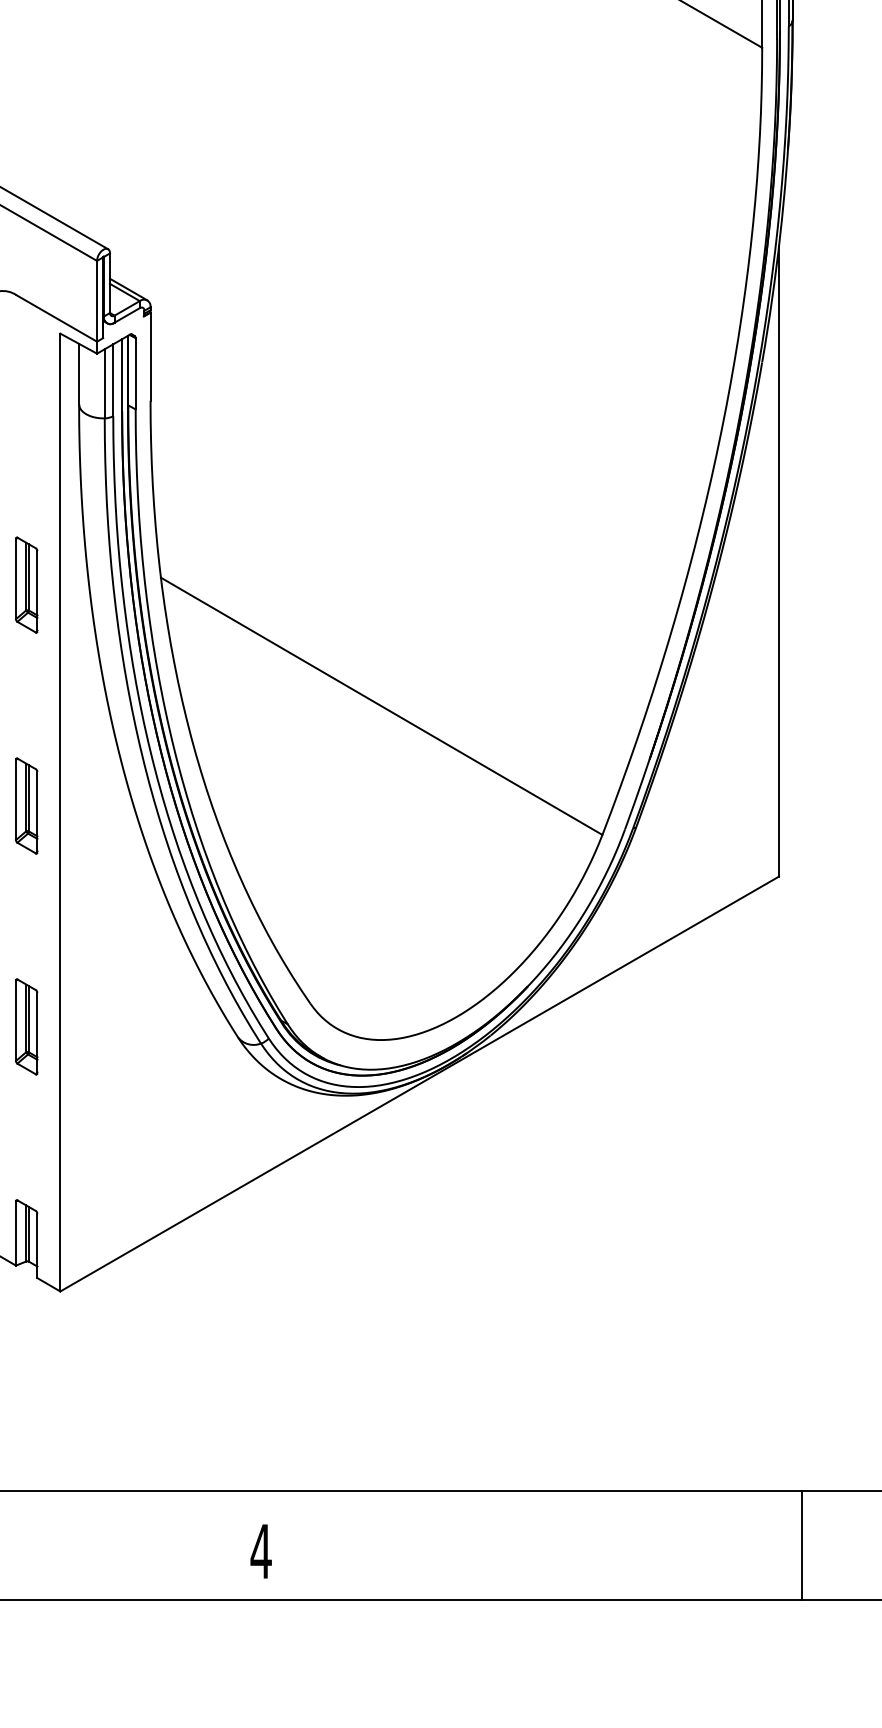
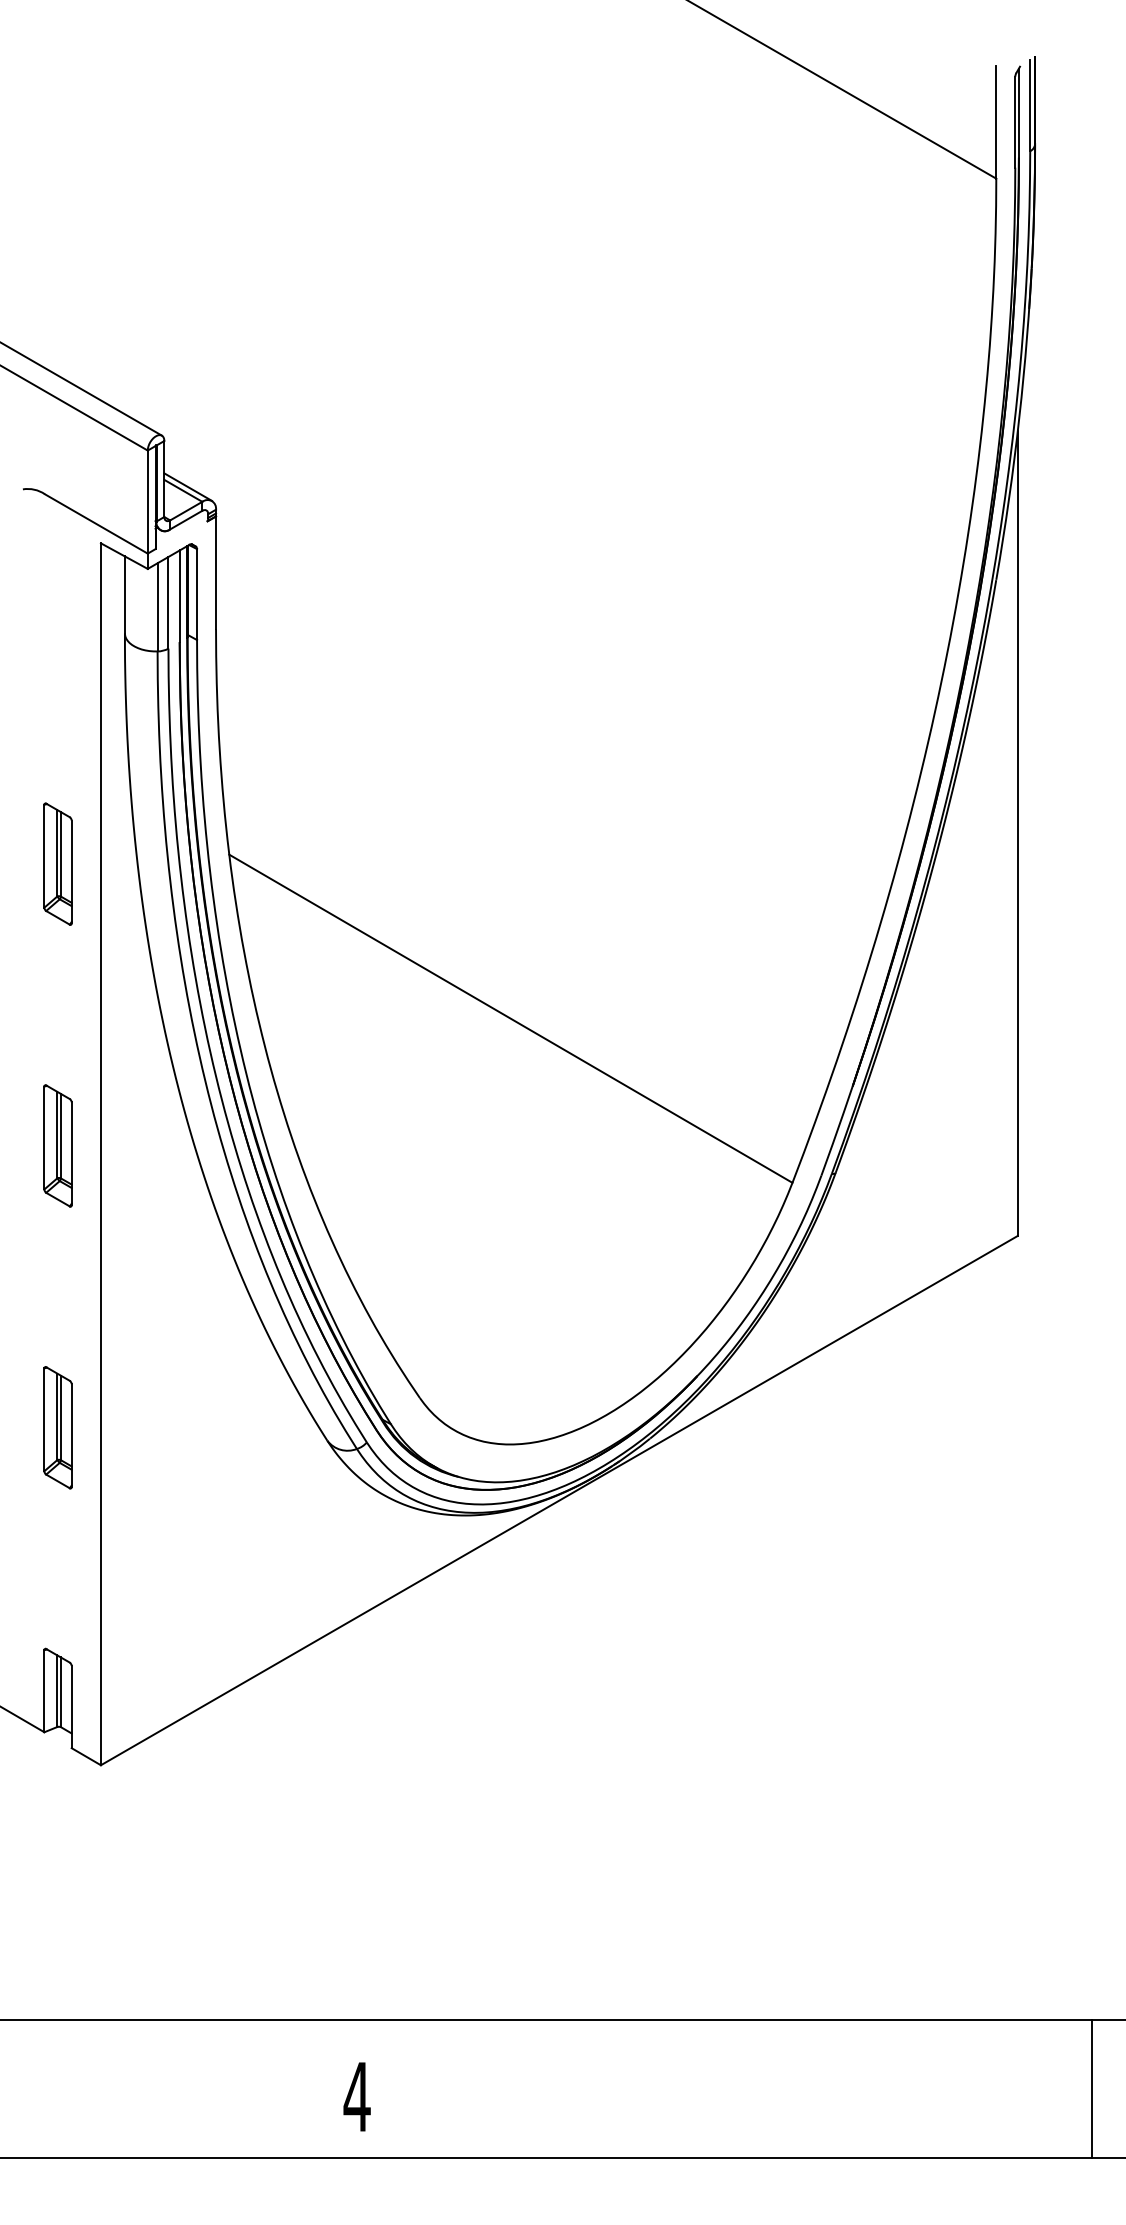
line: (802, 1545) -> (1091, 2089), moved

